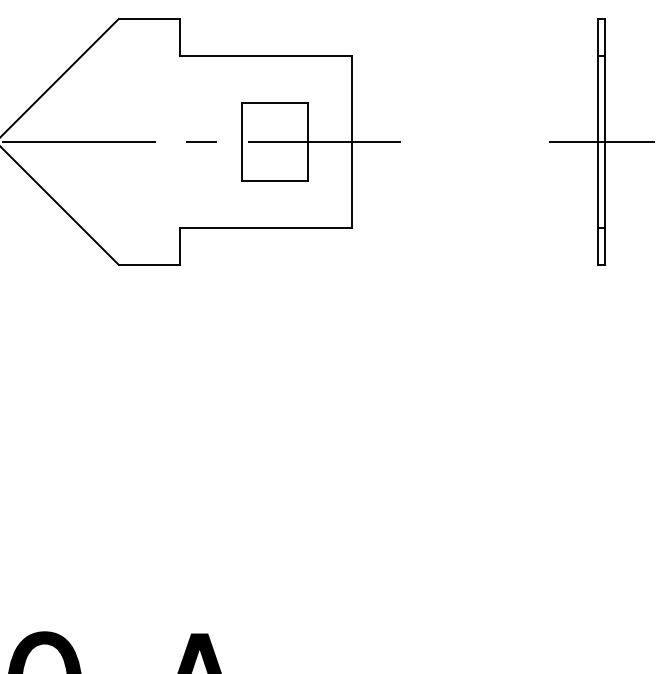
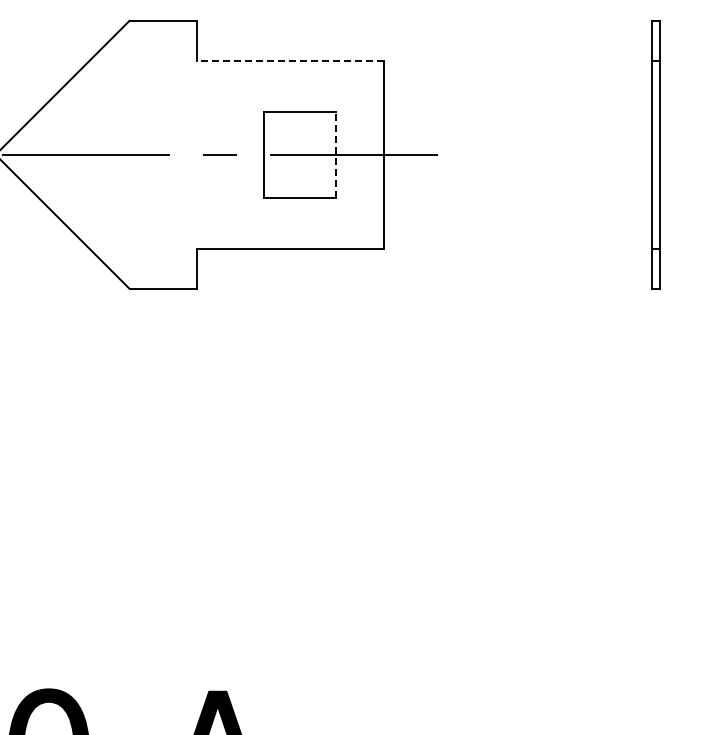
line: (266, 56) -> (290, 61), solid -> dashed
line: (307, 141) -> (335, 154), solid -> dashed
line: (601, 141) -> (655, 154), removed

